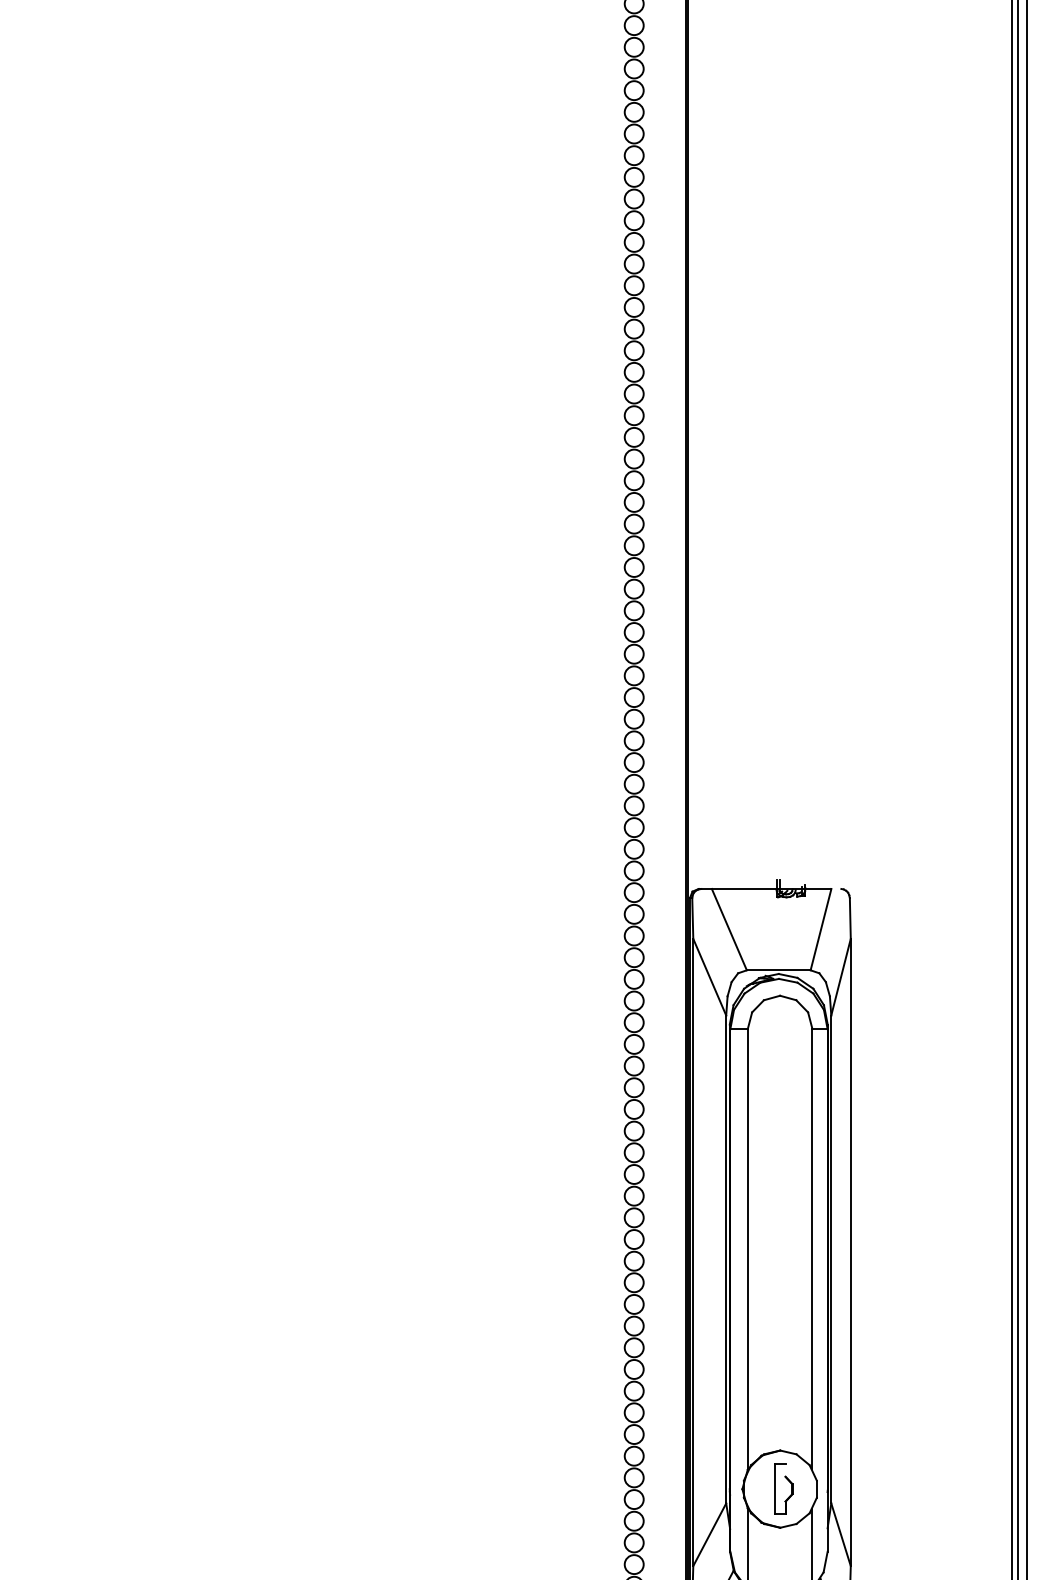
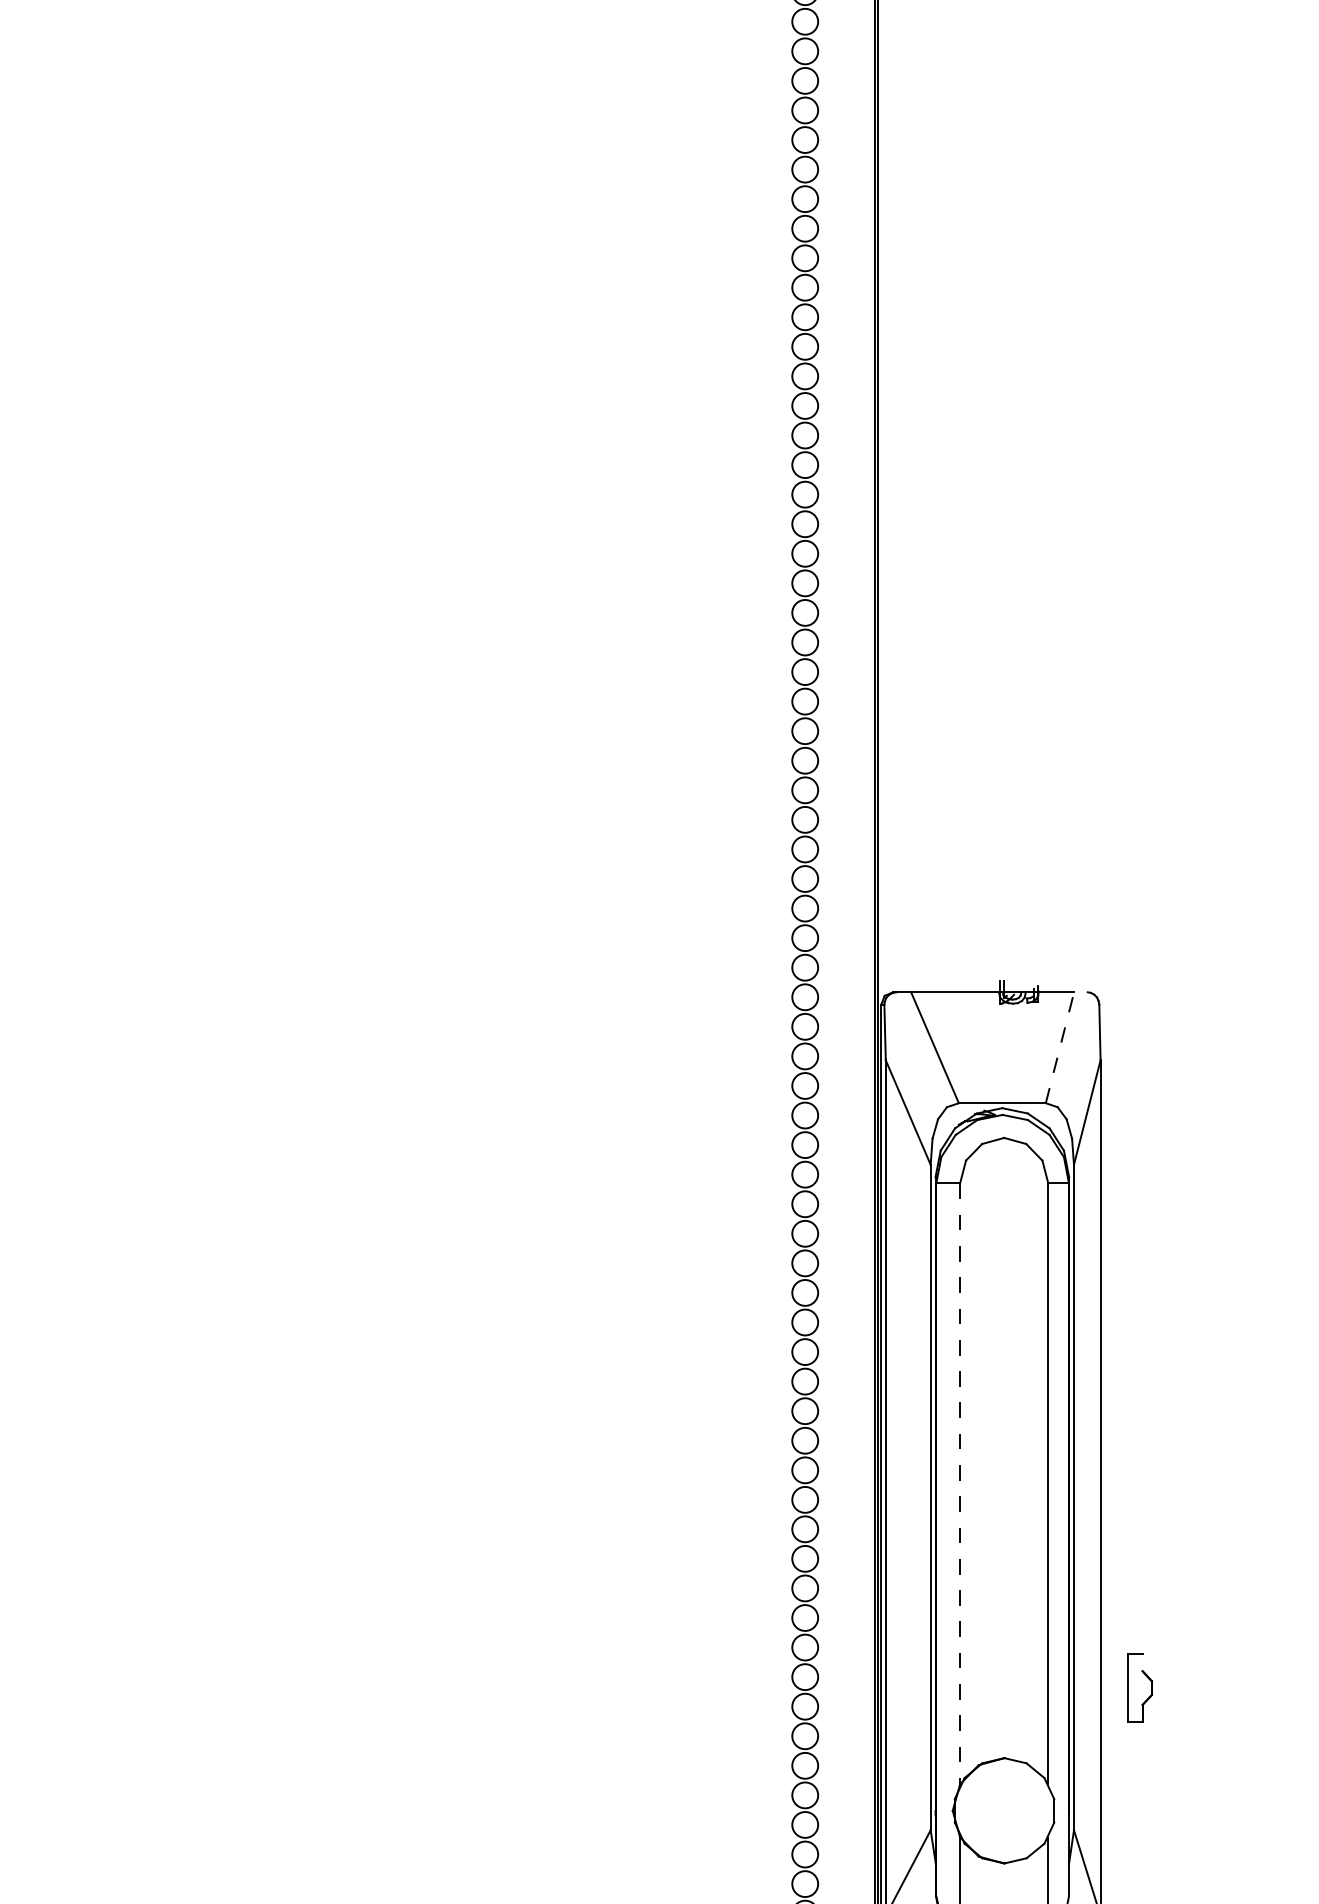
line: (821, 929) -> (1060, 1047), solid -> dashed
line: (747, 1249) -> (959, 1483), solid -> dashed
part: (775, 1488) -> (1128, 1687), moved

